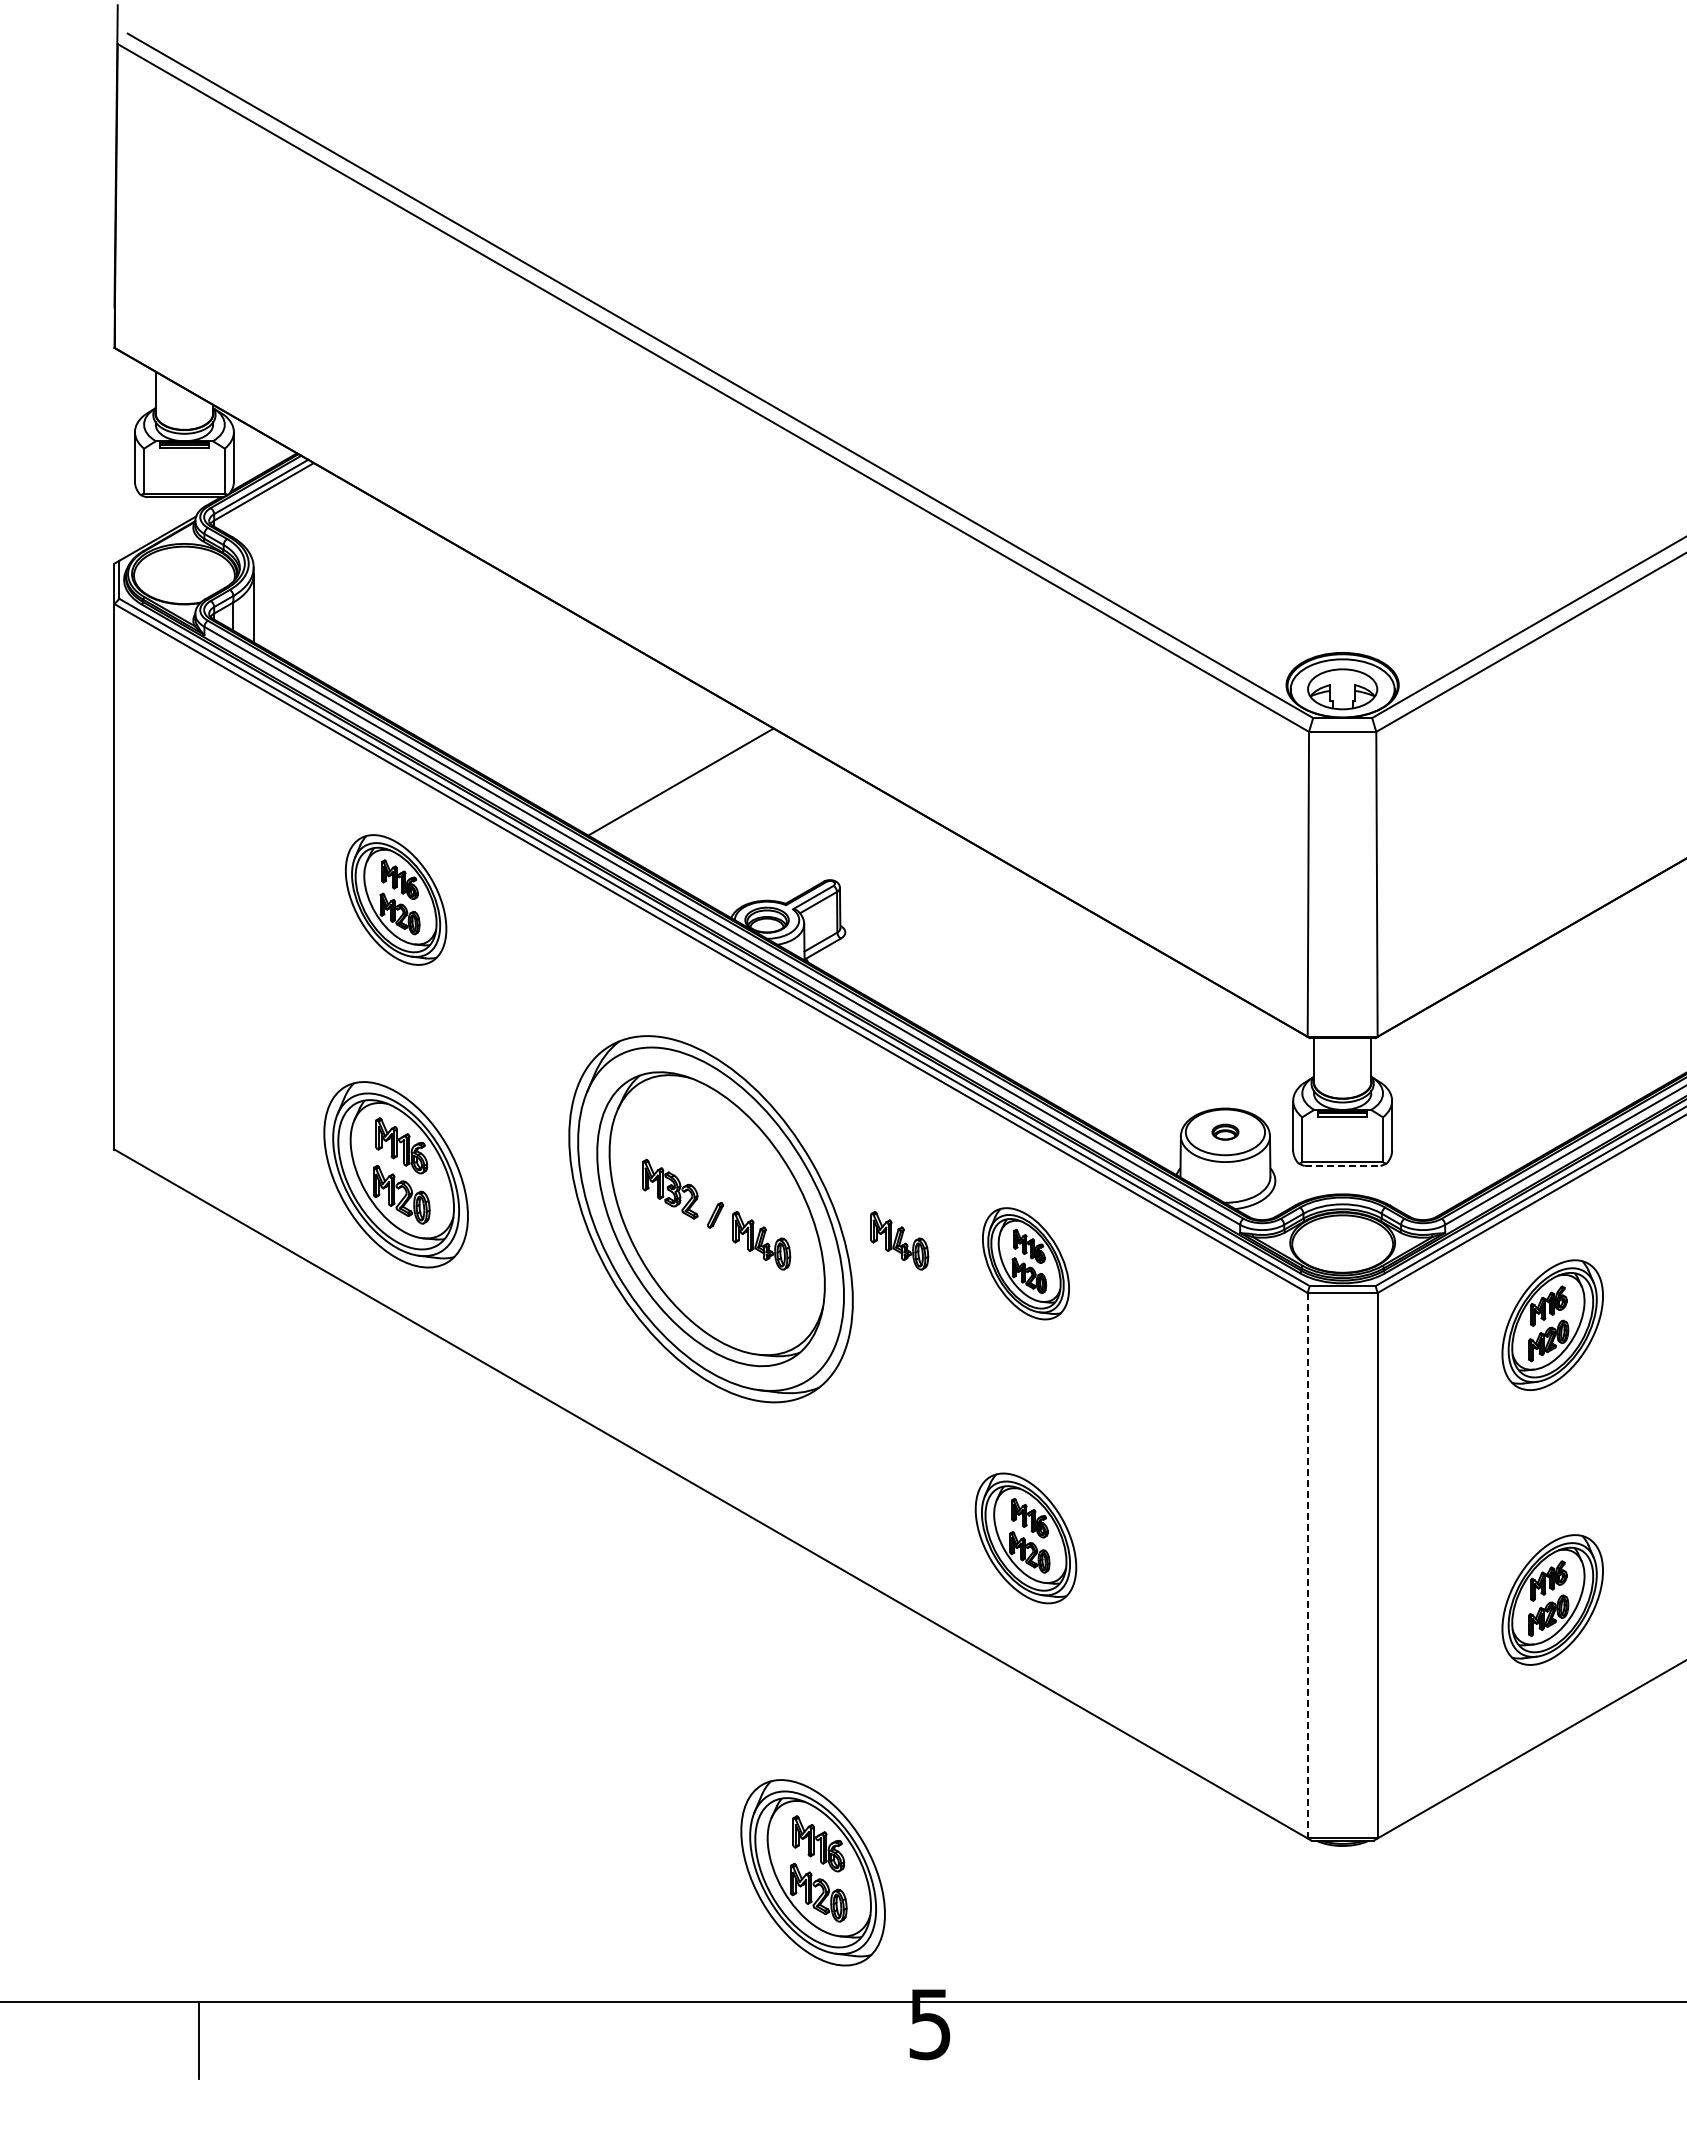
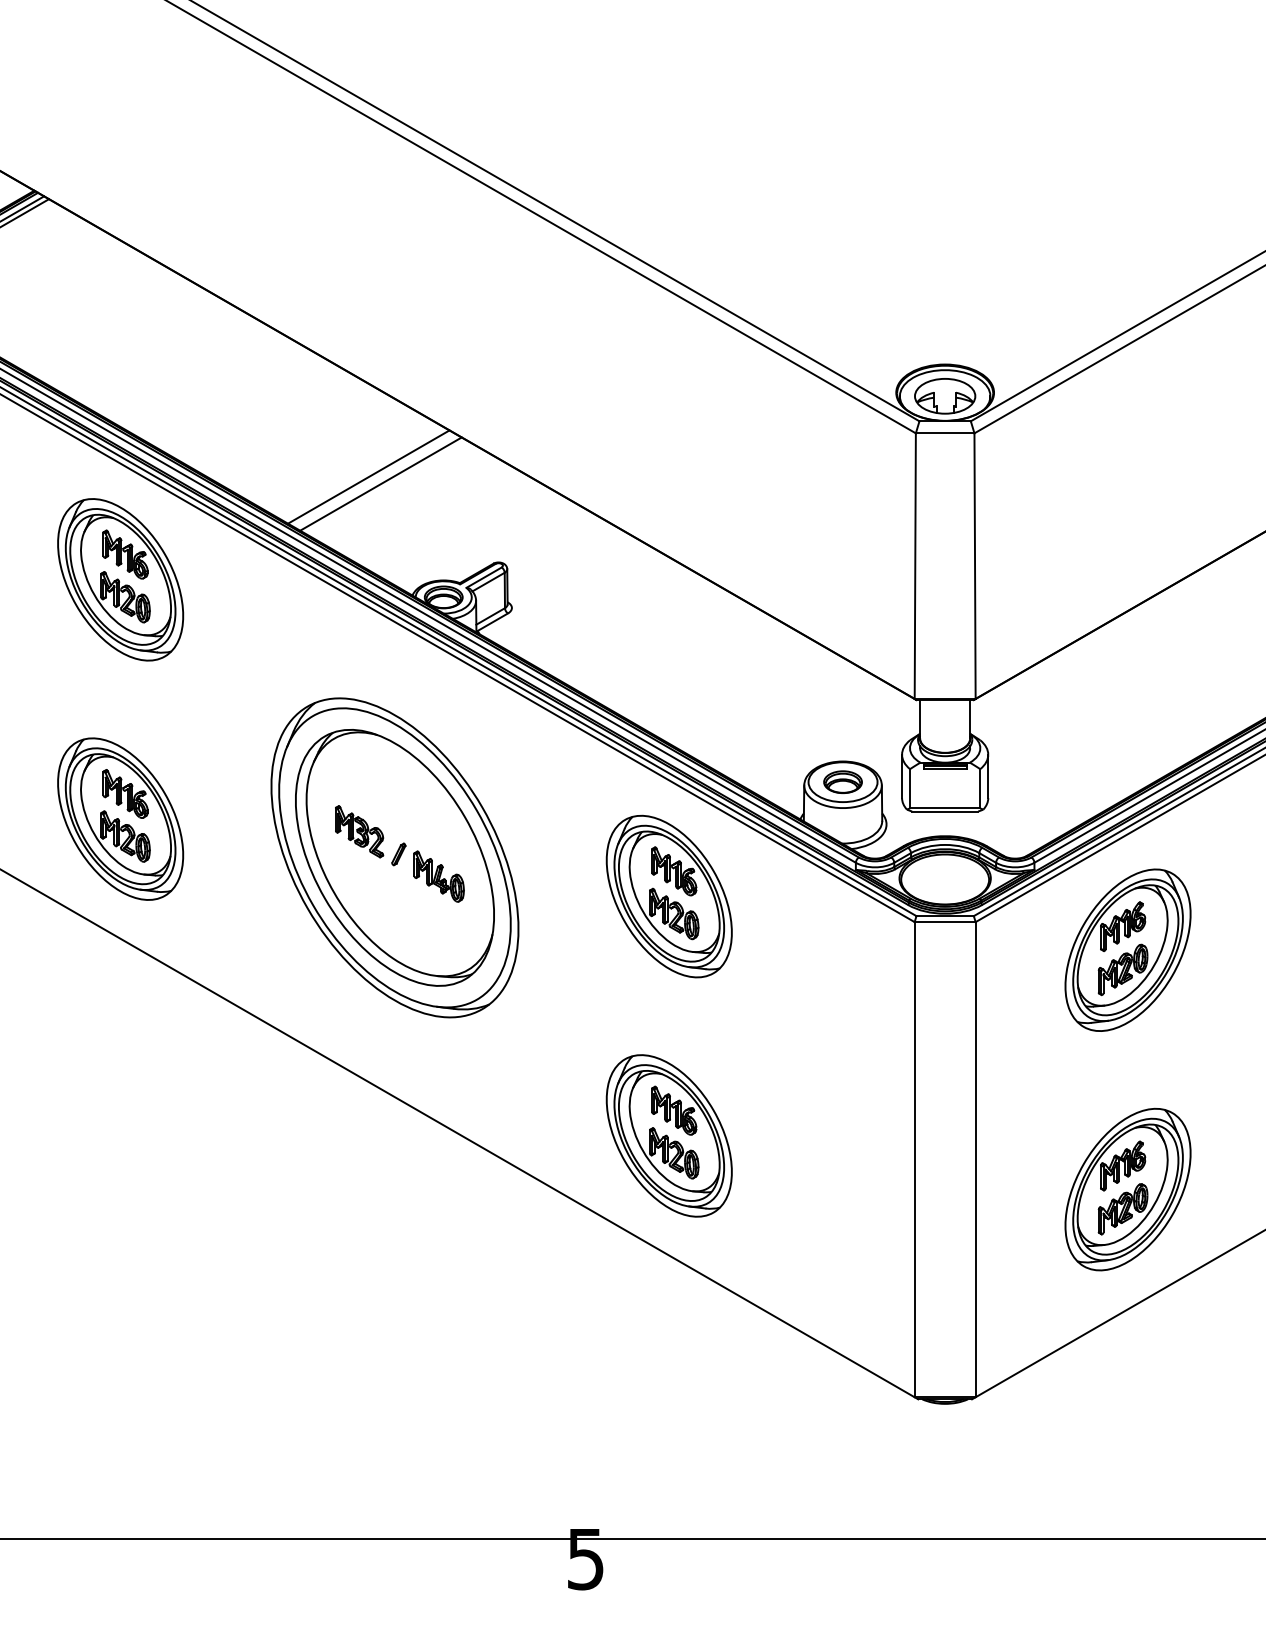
line: (694, 789) -> (380, 483), added
part: (395, 899) -> (120, 579), size x1.43
part: (1225, 1131) -> (843, 781), size x1.67
line: (1342, 1166) -> (945, 811), dashed -> solid
part: (899, 1240) -> (559, 876), removed
part: (1025, 1263) -> (668, 896), size x1.67
part: (1552, 1324) -> (1127, 949), size x1.43
part: (1025, 1538) -> (668, 1136), size x1.43
line: (1307, 1565) -> (914, 1159), dashed -> solid
part: (1552, 1599) -> (1127, 1189), size x1.43
part: (812, 1872) -> (483, 1426), removed

